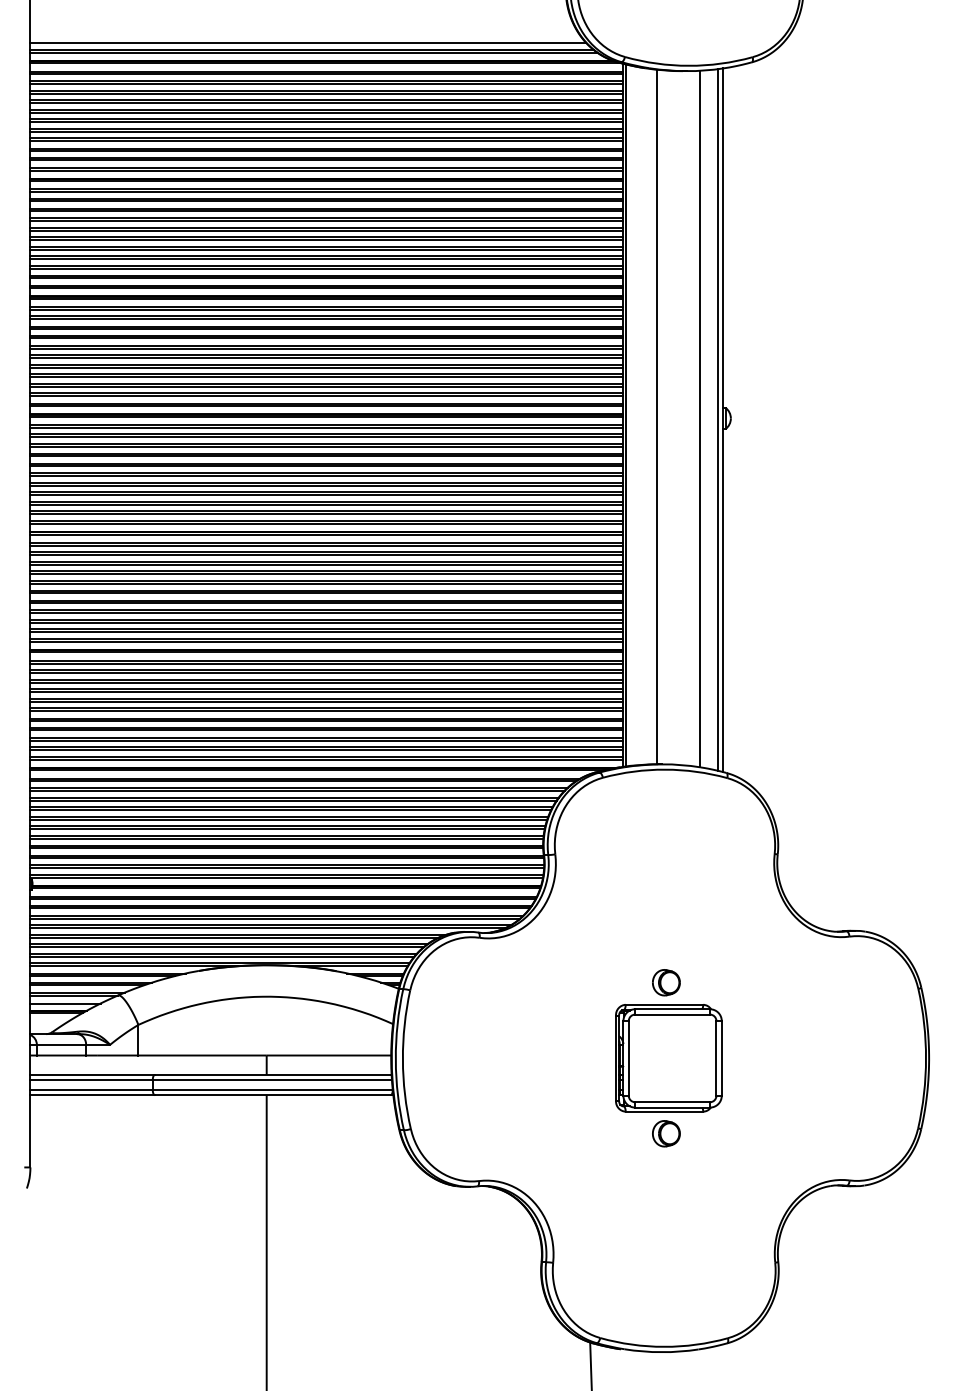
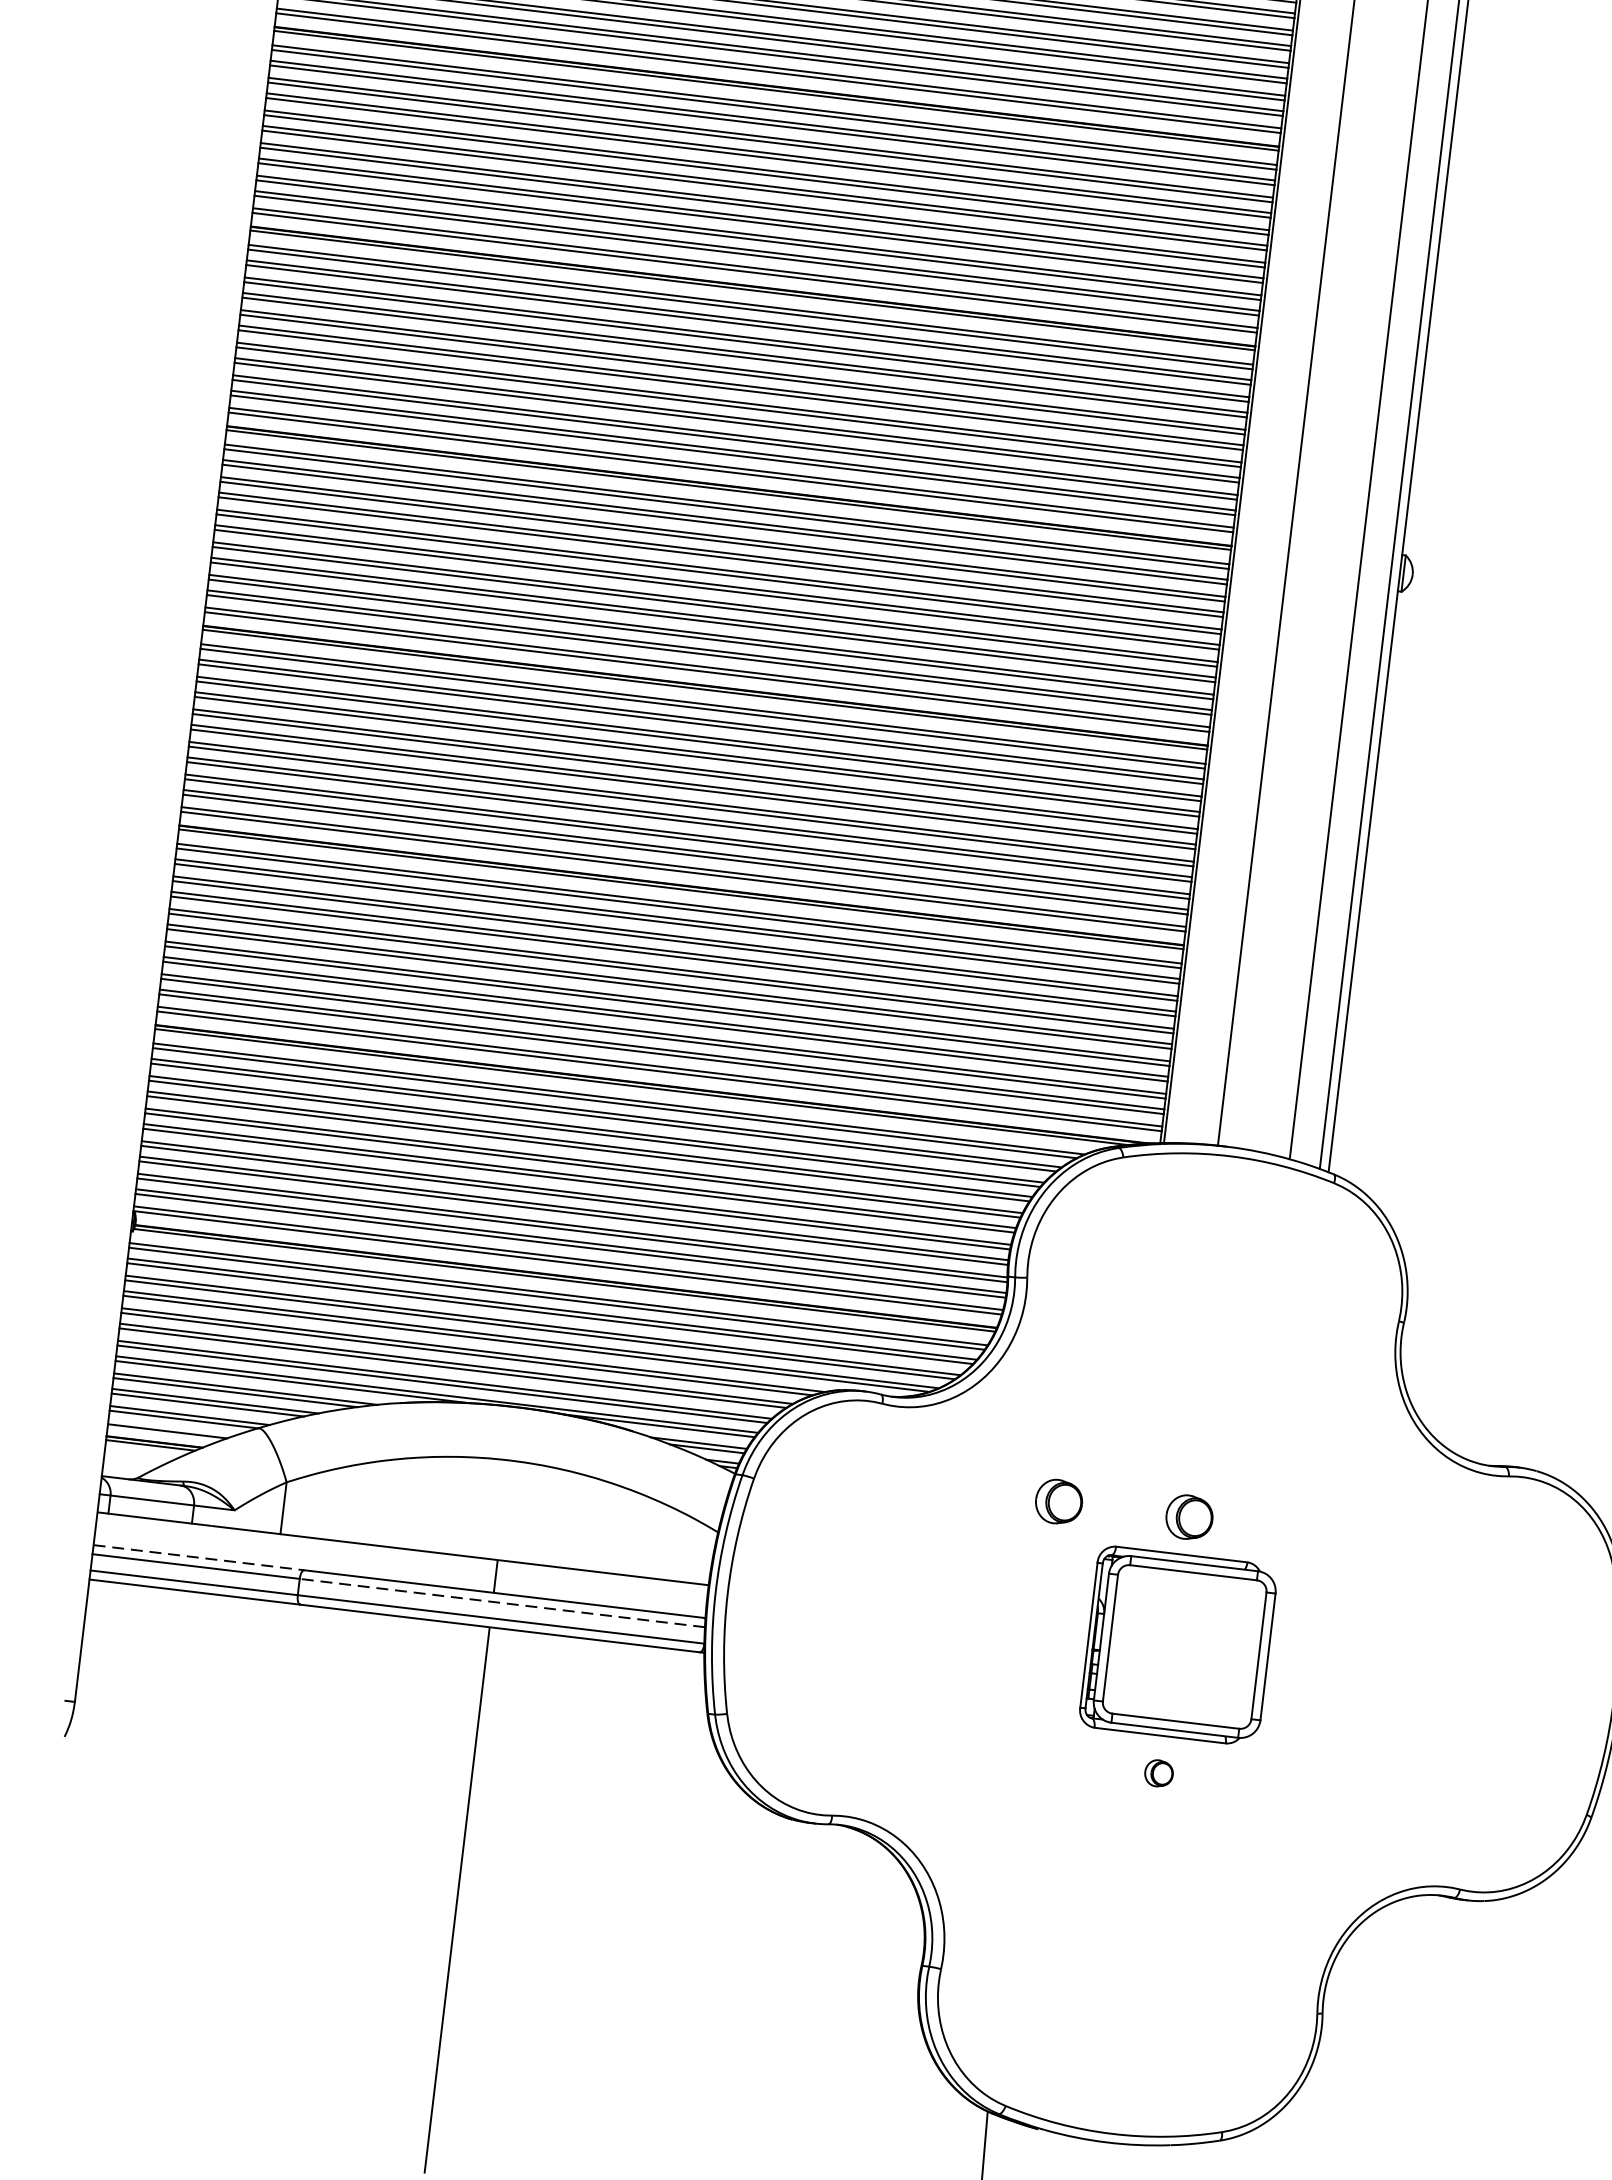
part: (589, 982) -> (1059, 1501), added
line: (93, 1074) -> (200, 1557), solid -> dashed
line: (272, 1080) -> (502, 1603), solid -> dashed
part: (666, 1133) -> (1159, 1772), size x0.6

